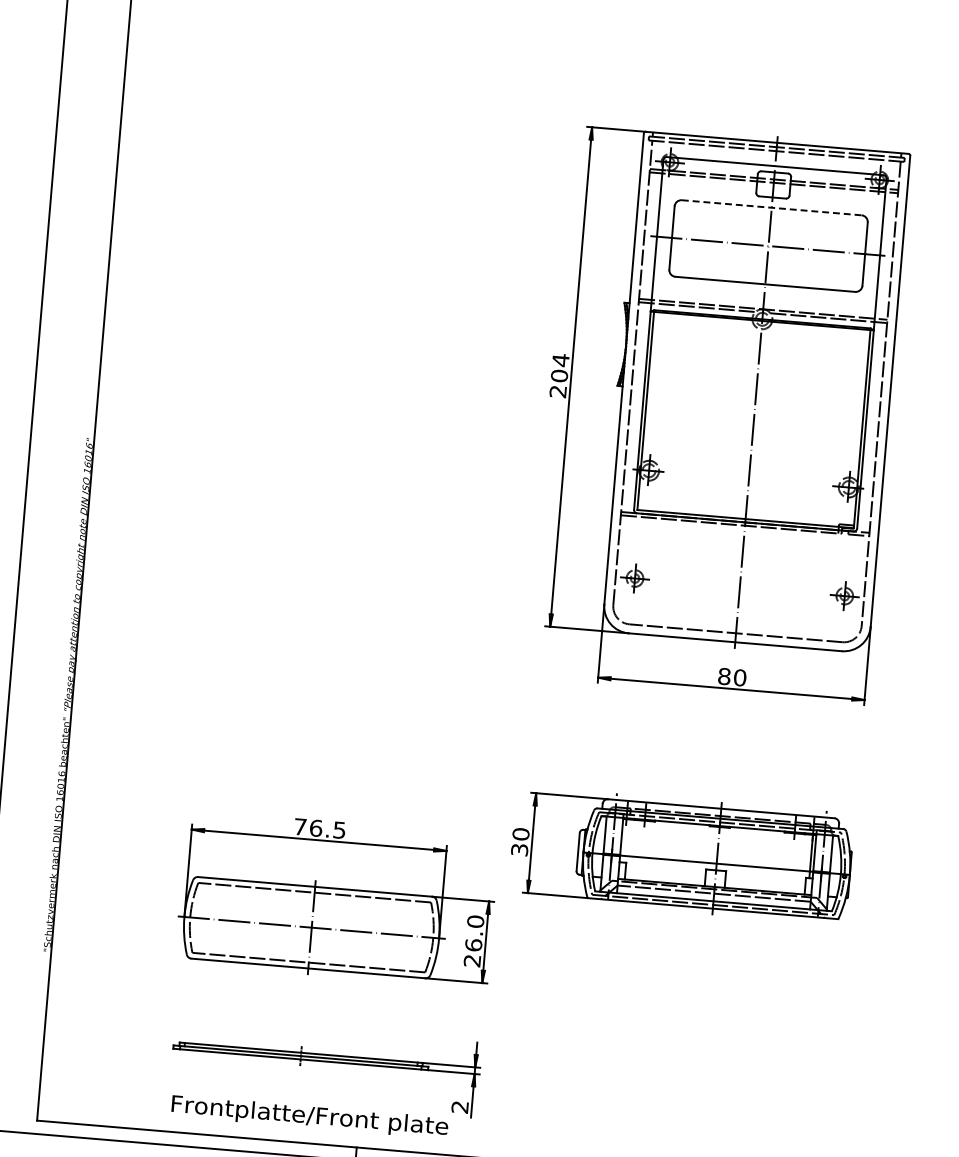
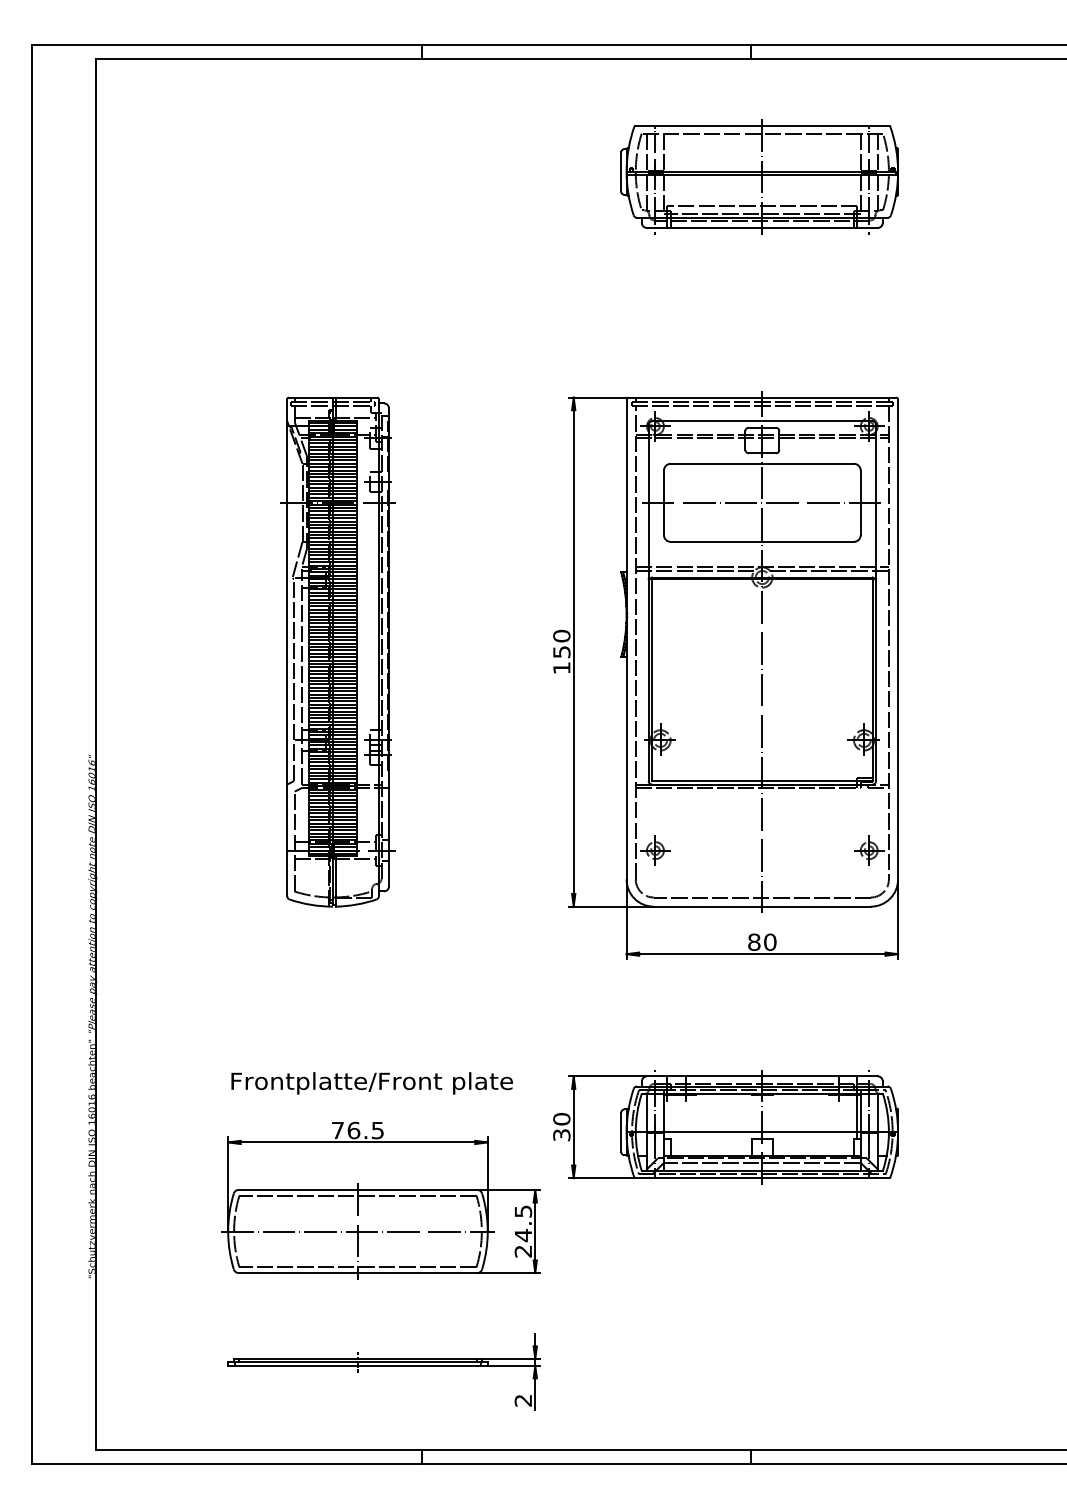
line: (771, 207) -> (762, 463), dashed -> solid
part: (339, 356) -> (337, 651), added
text: (559, 375) -> (561, 651), 204 -> 150
text: (474, 933) -> (523, 1223), 26.0 -> 24.5
text: (309, 1117) -> (371, 1083), moved

